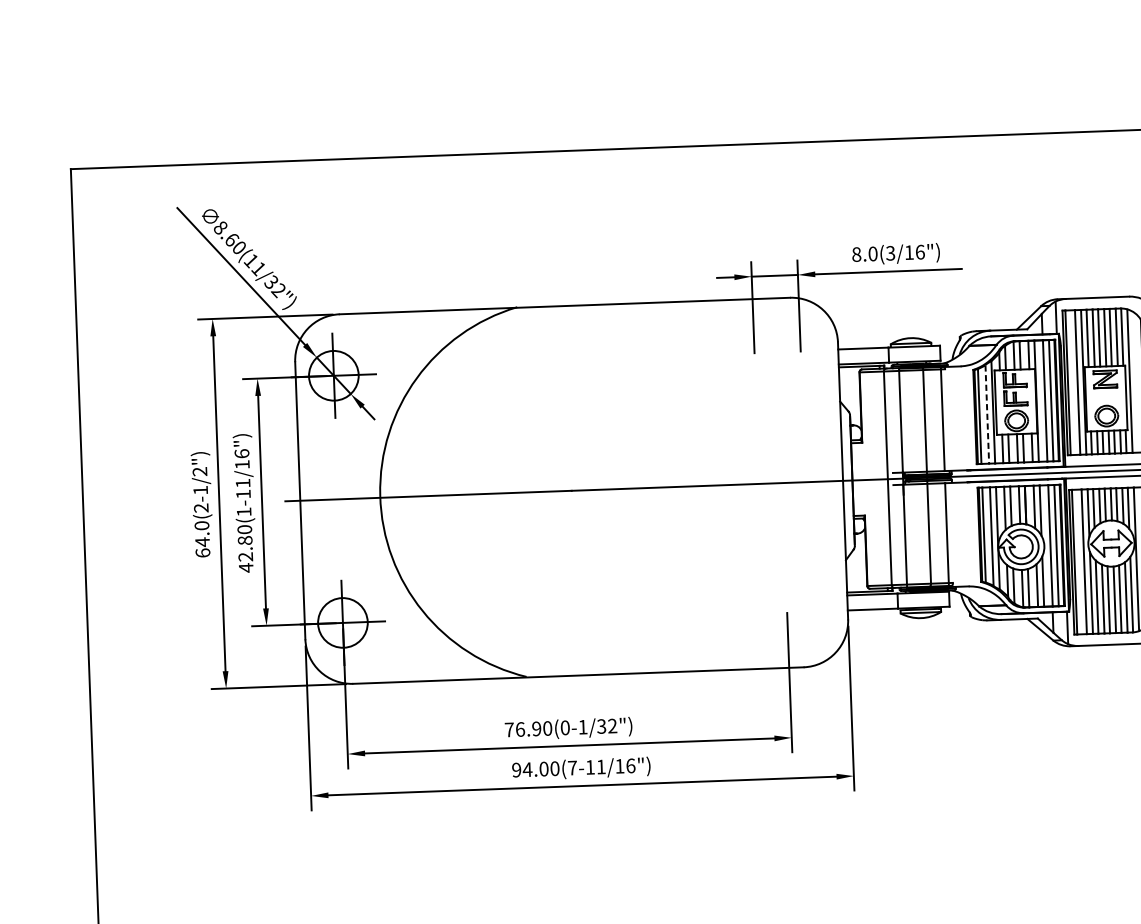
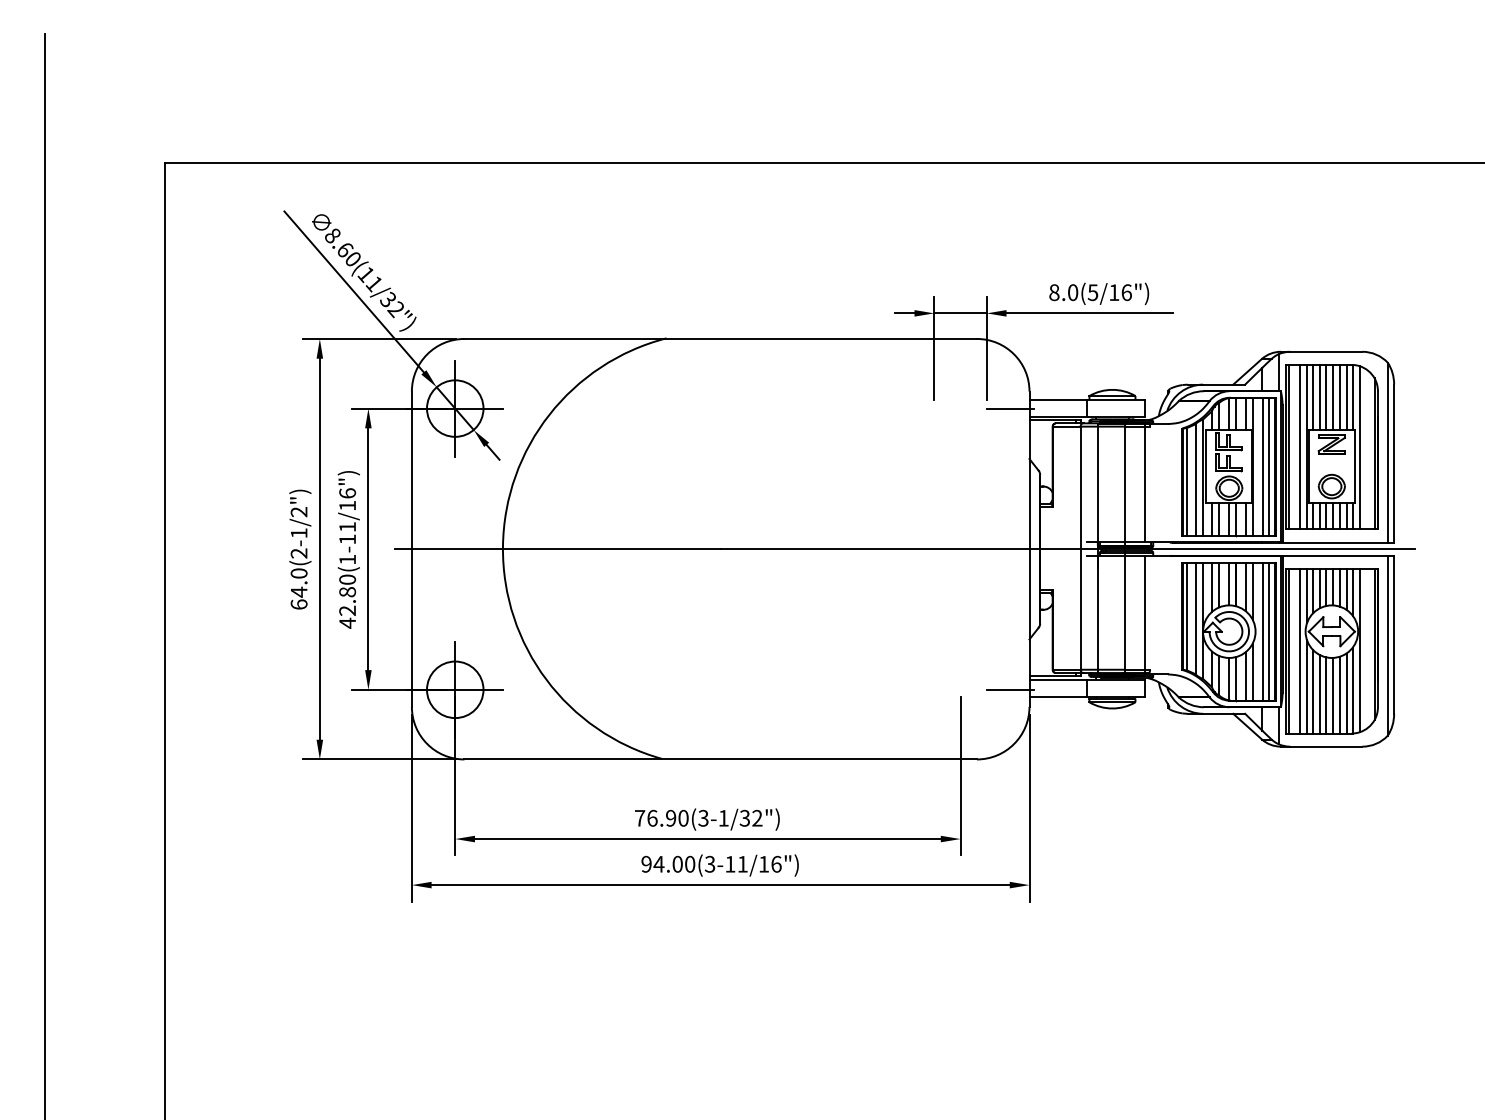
text: (891, 253) -> (1093, 292), 8.0(3/16") -> 8.0(5/16")
line: (821, 357) -> (1010, 408), added
line: (987, 414) -> (1196, 479), dashed -> solid
line: (830, 604) -> (1010, 689), added
text: (565, 728) -> (703, 818), 76.90(0-1/32") -> 76.90(3-1/32")
text: (571, 767) -> (709, 863), 94.00(7-11/16") -> 94.00(3-11/16")

